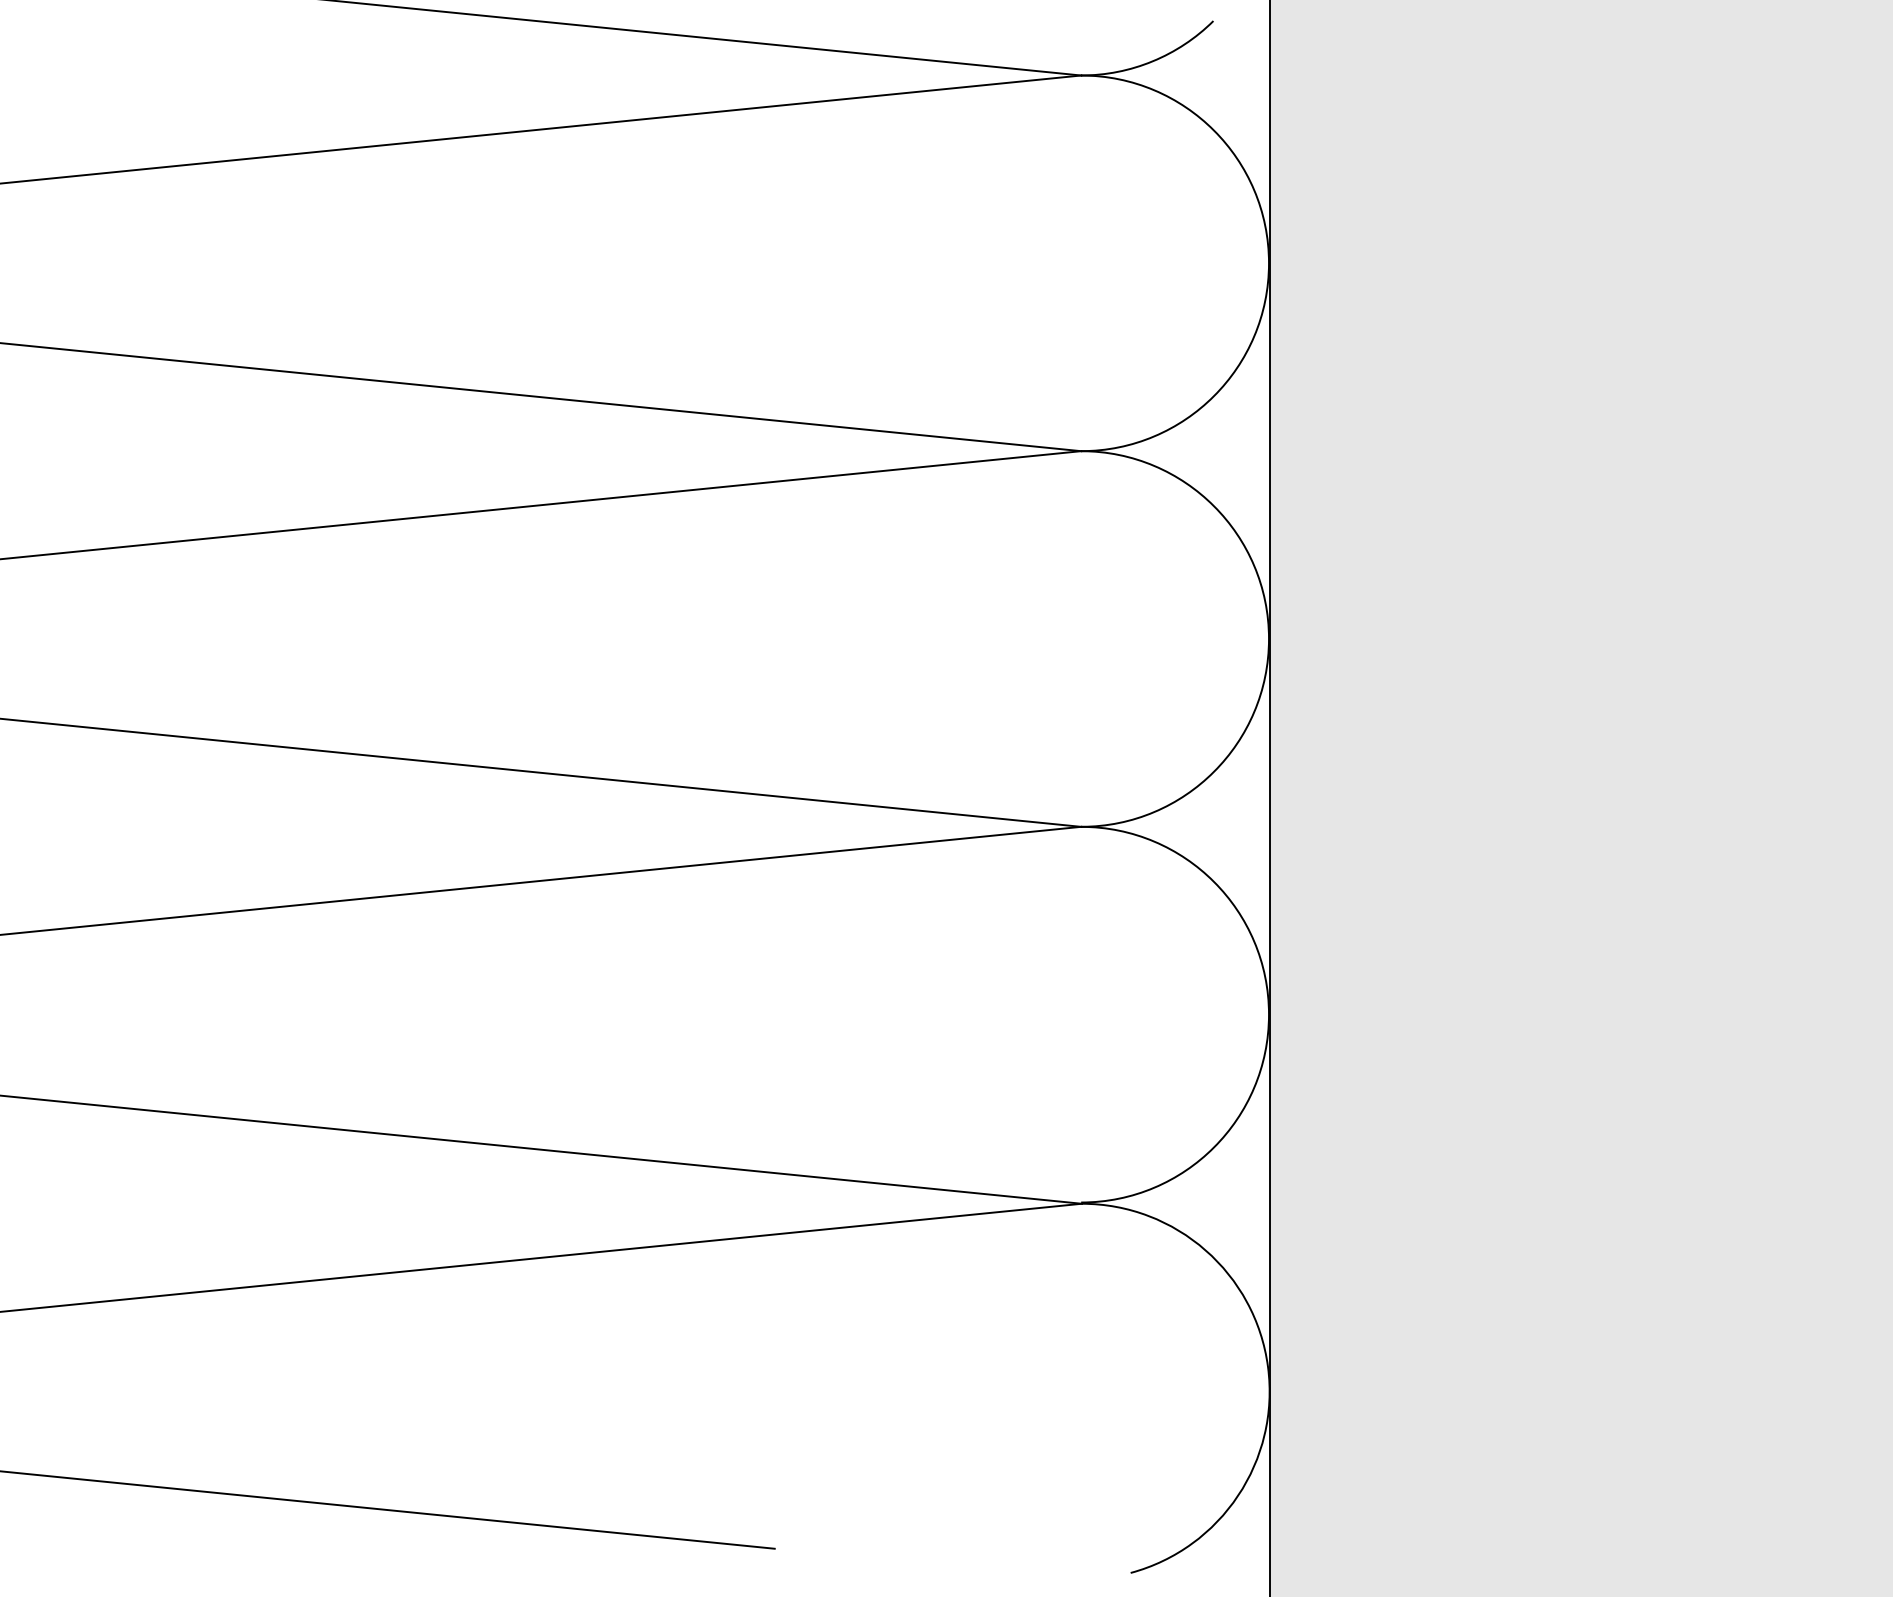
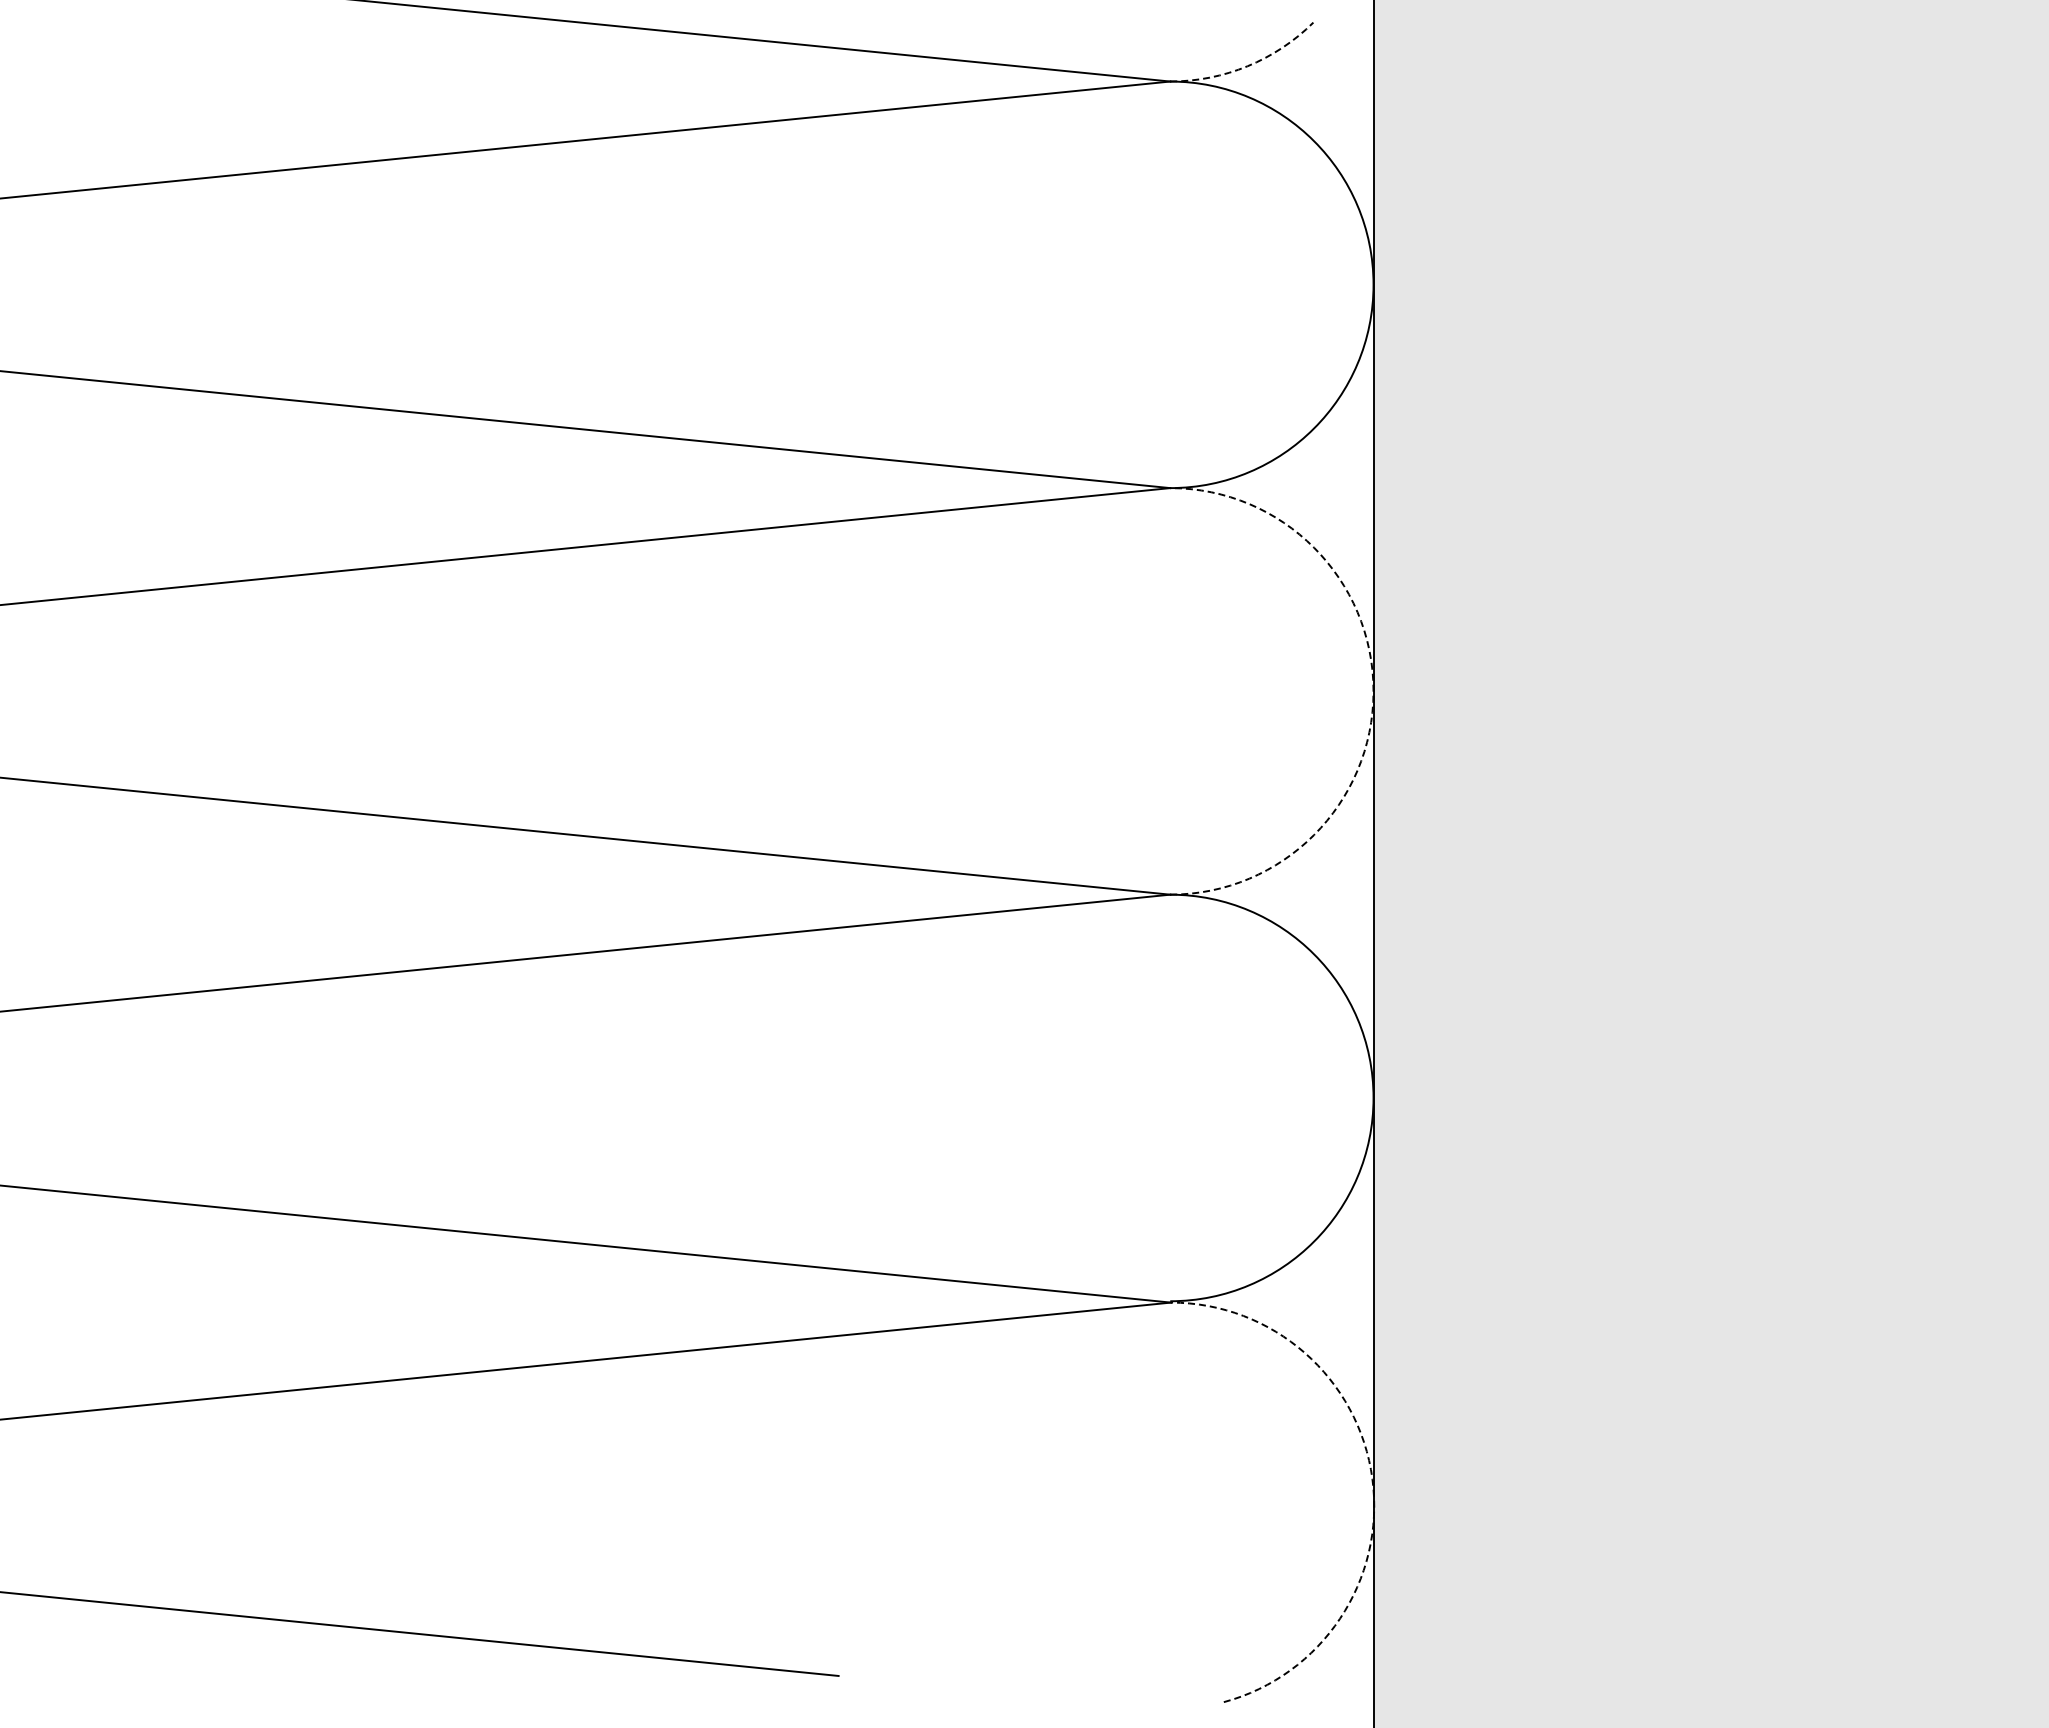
arc: (1152, 61) -> (1247, 66), solid -> dashed
arc: (1268, 639) -> (1373, 691), solid -> dashed
arc: (1268, 1367) -> (1372, 1479), solid -> dashed

